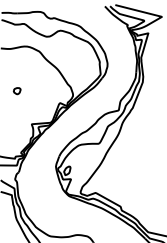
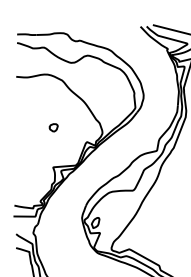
part: (16, 91) -> (52, 128), moved

